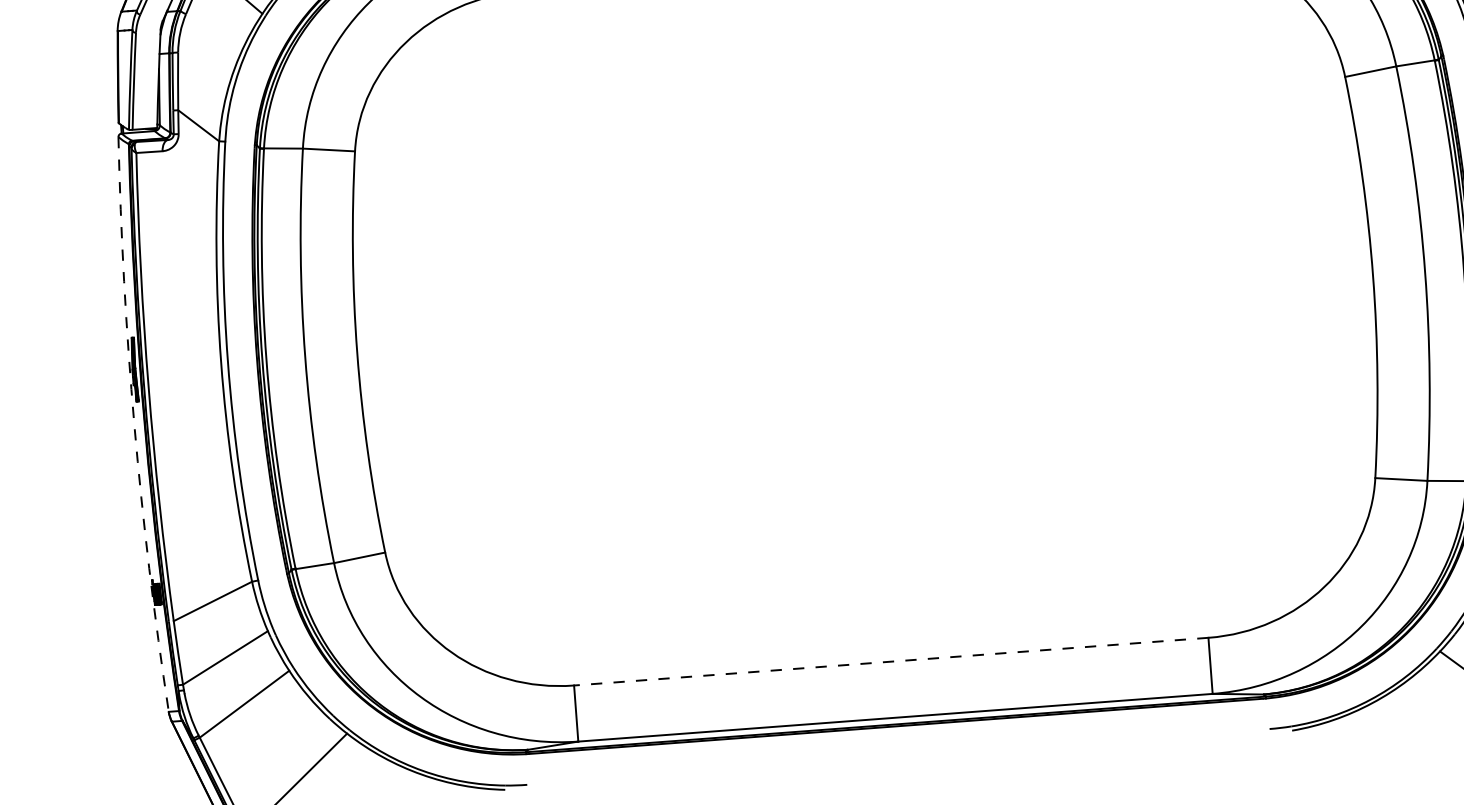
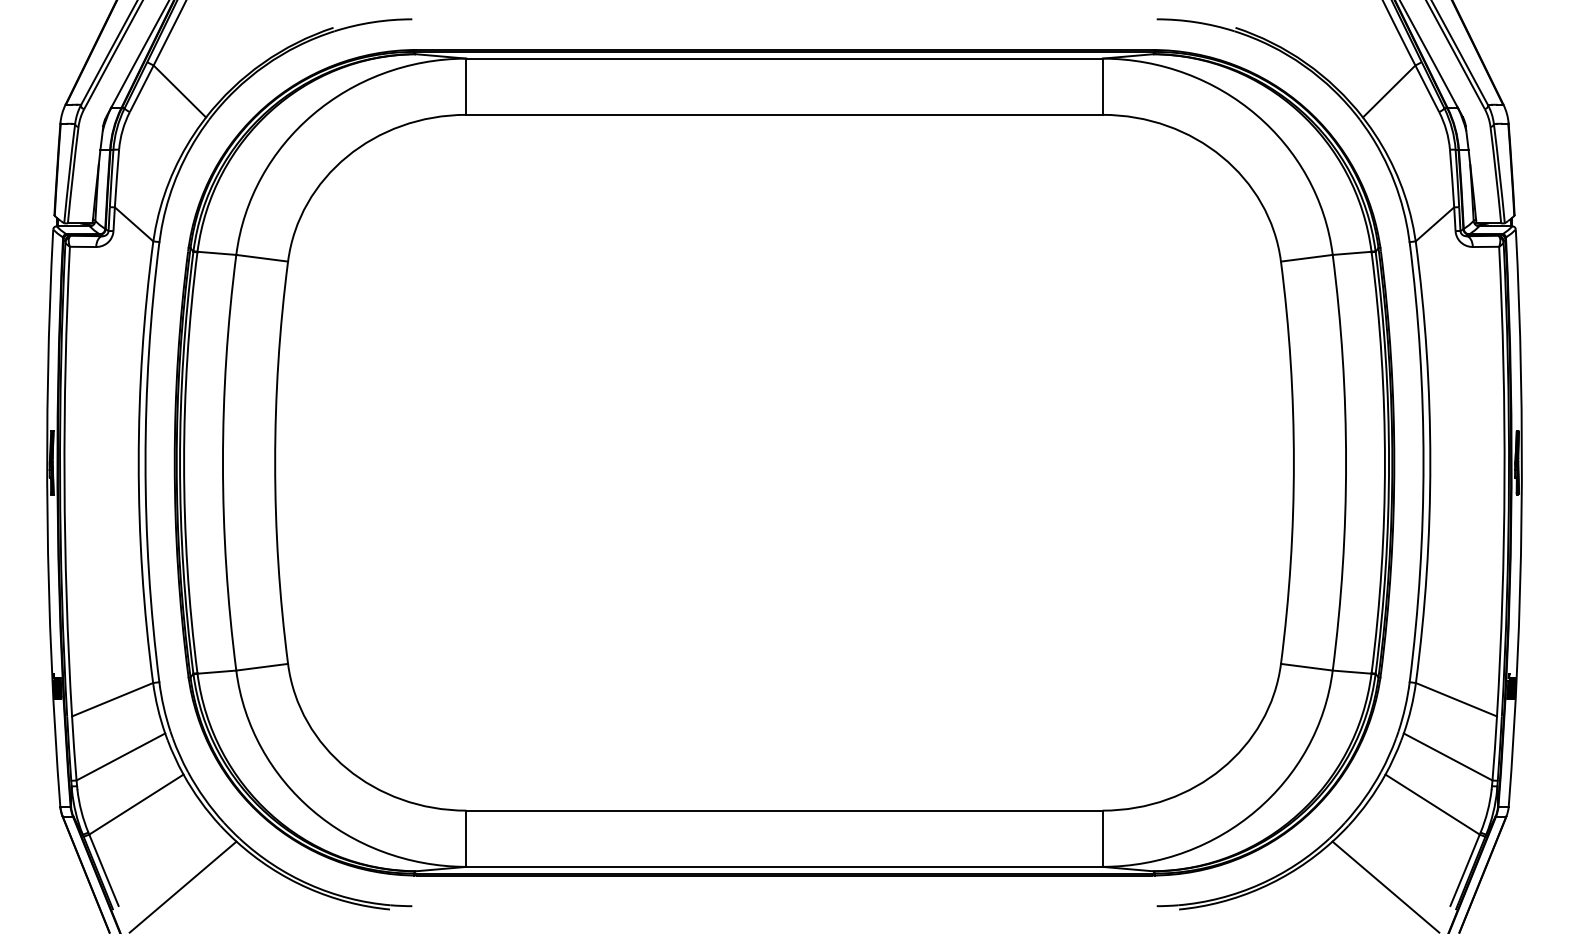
arc: (134, 425) -> (47, 518), dashed -> solid
line: (891, 661) -> (784, 810), dashed -> solid

